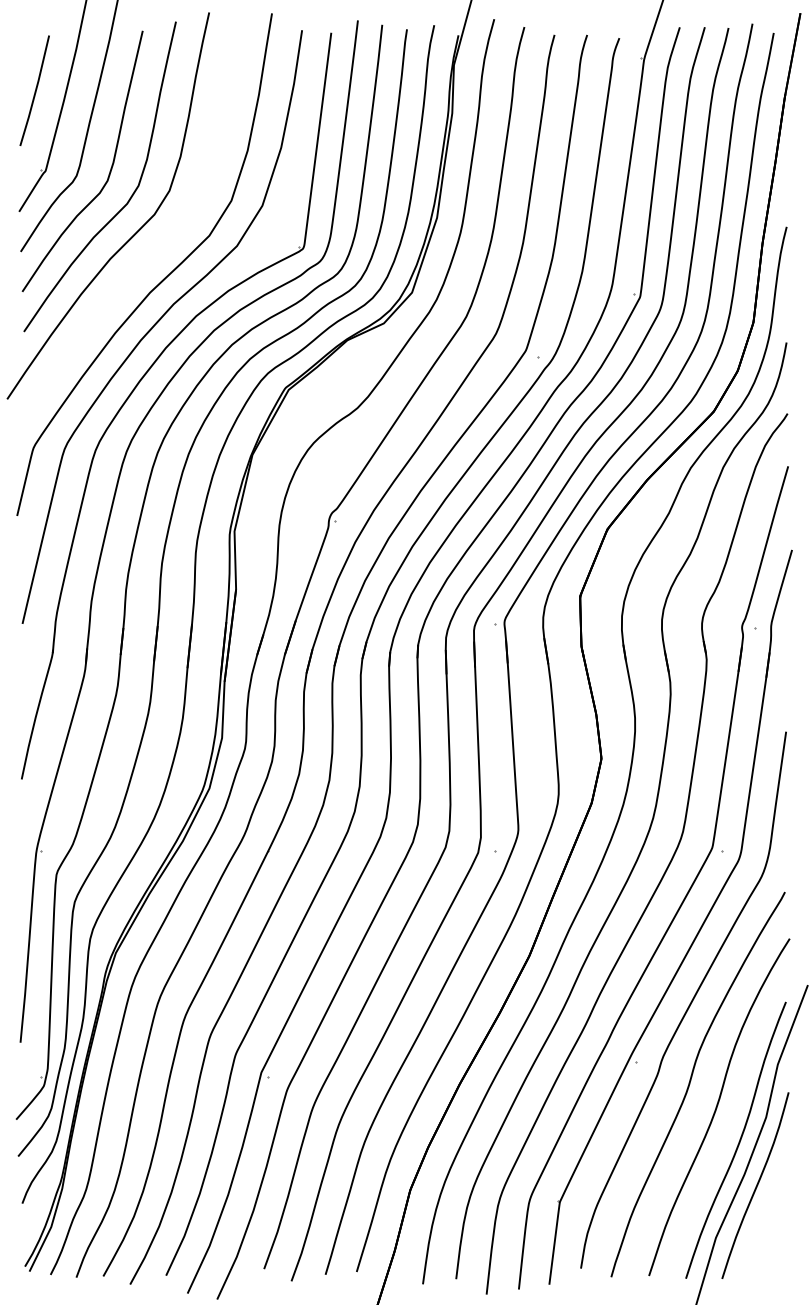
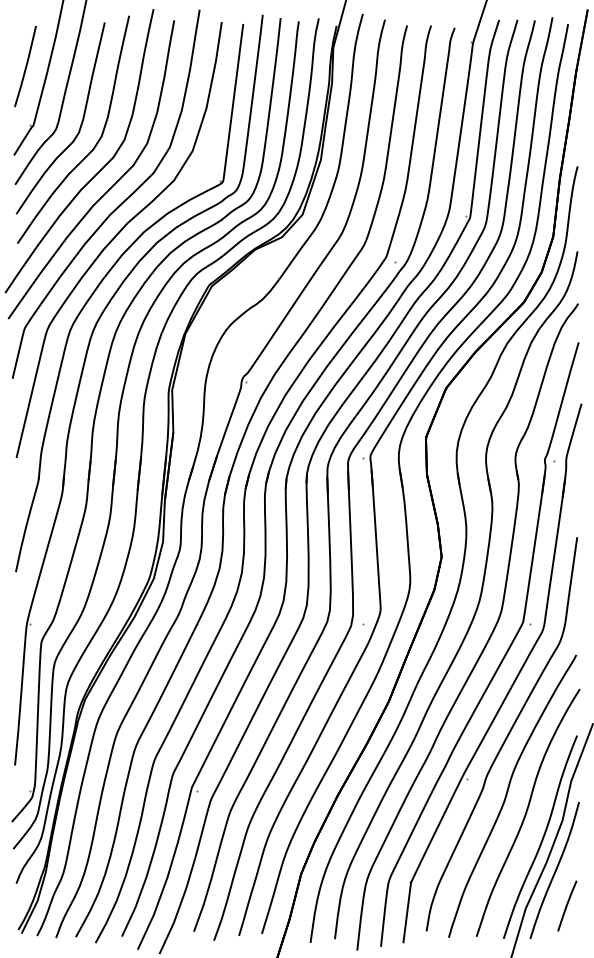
curve: (149, 256) -> (109, 188), added
line: (772, 1233) -> (567, 905), added

